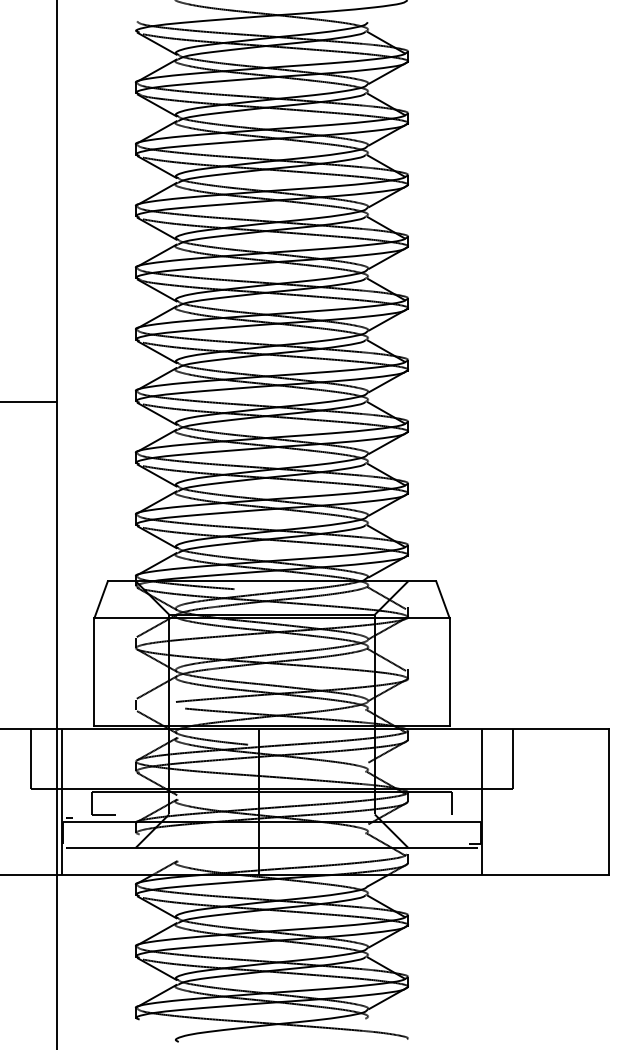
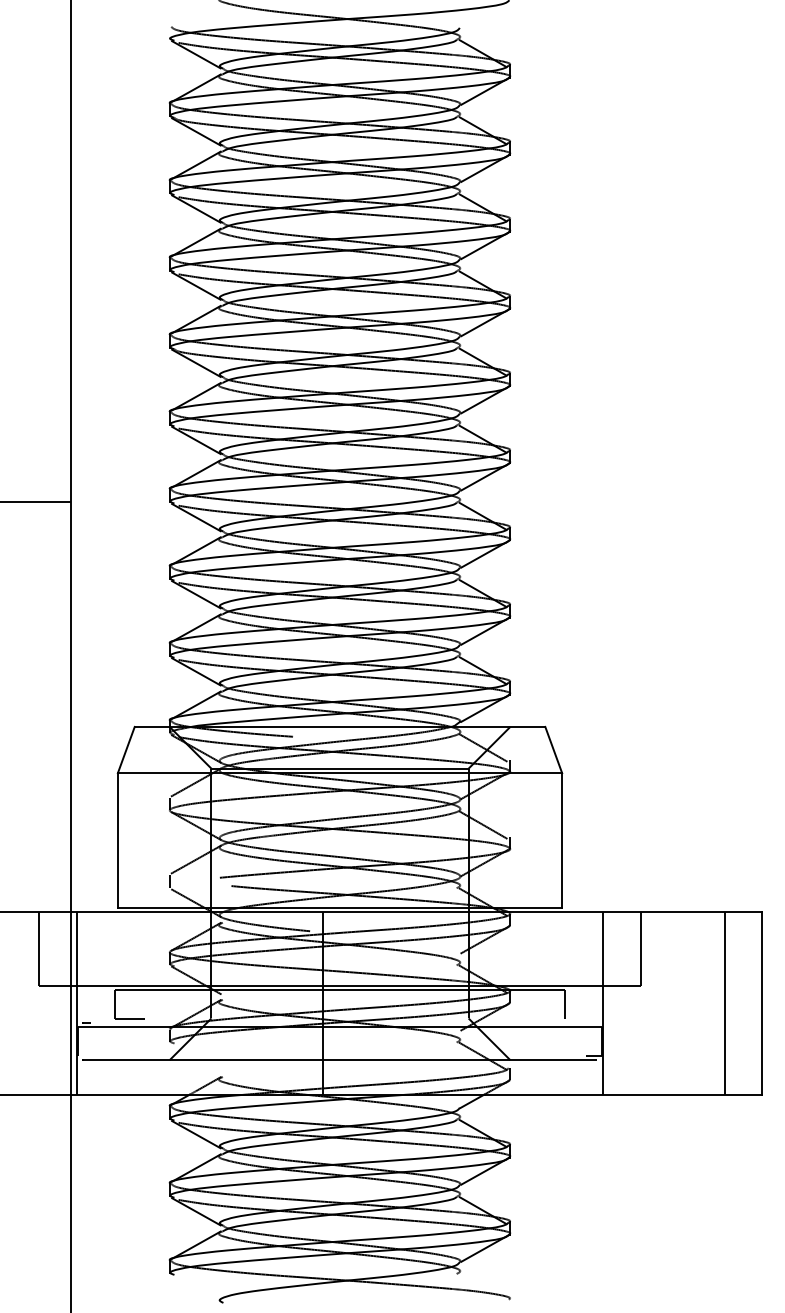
line: (579, 802) -> (724, 1003), added

